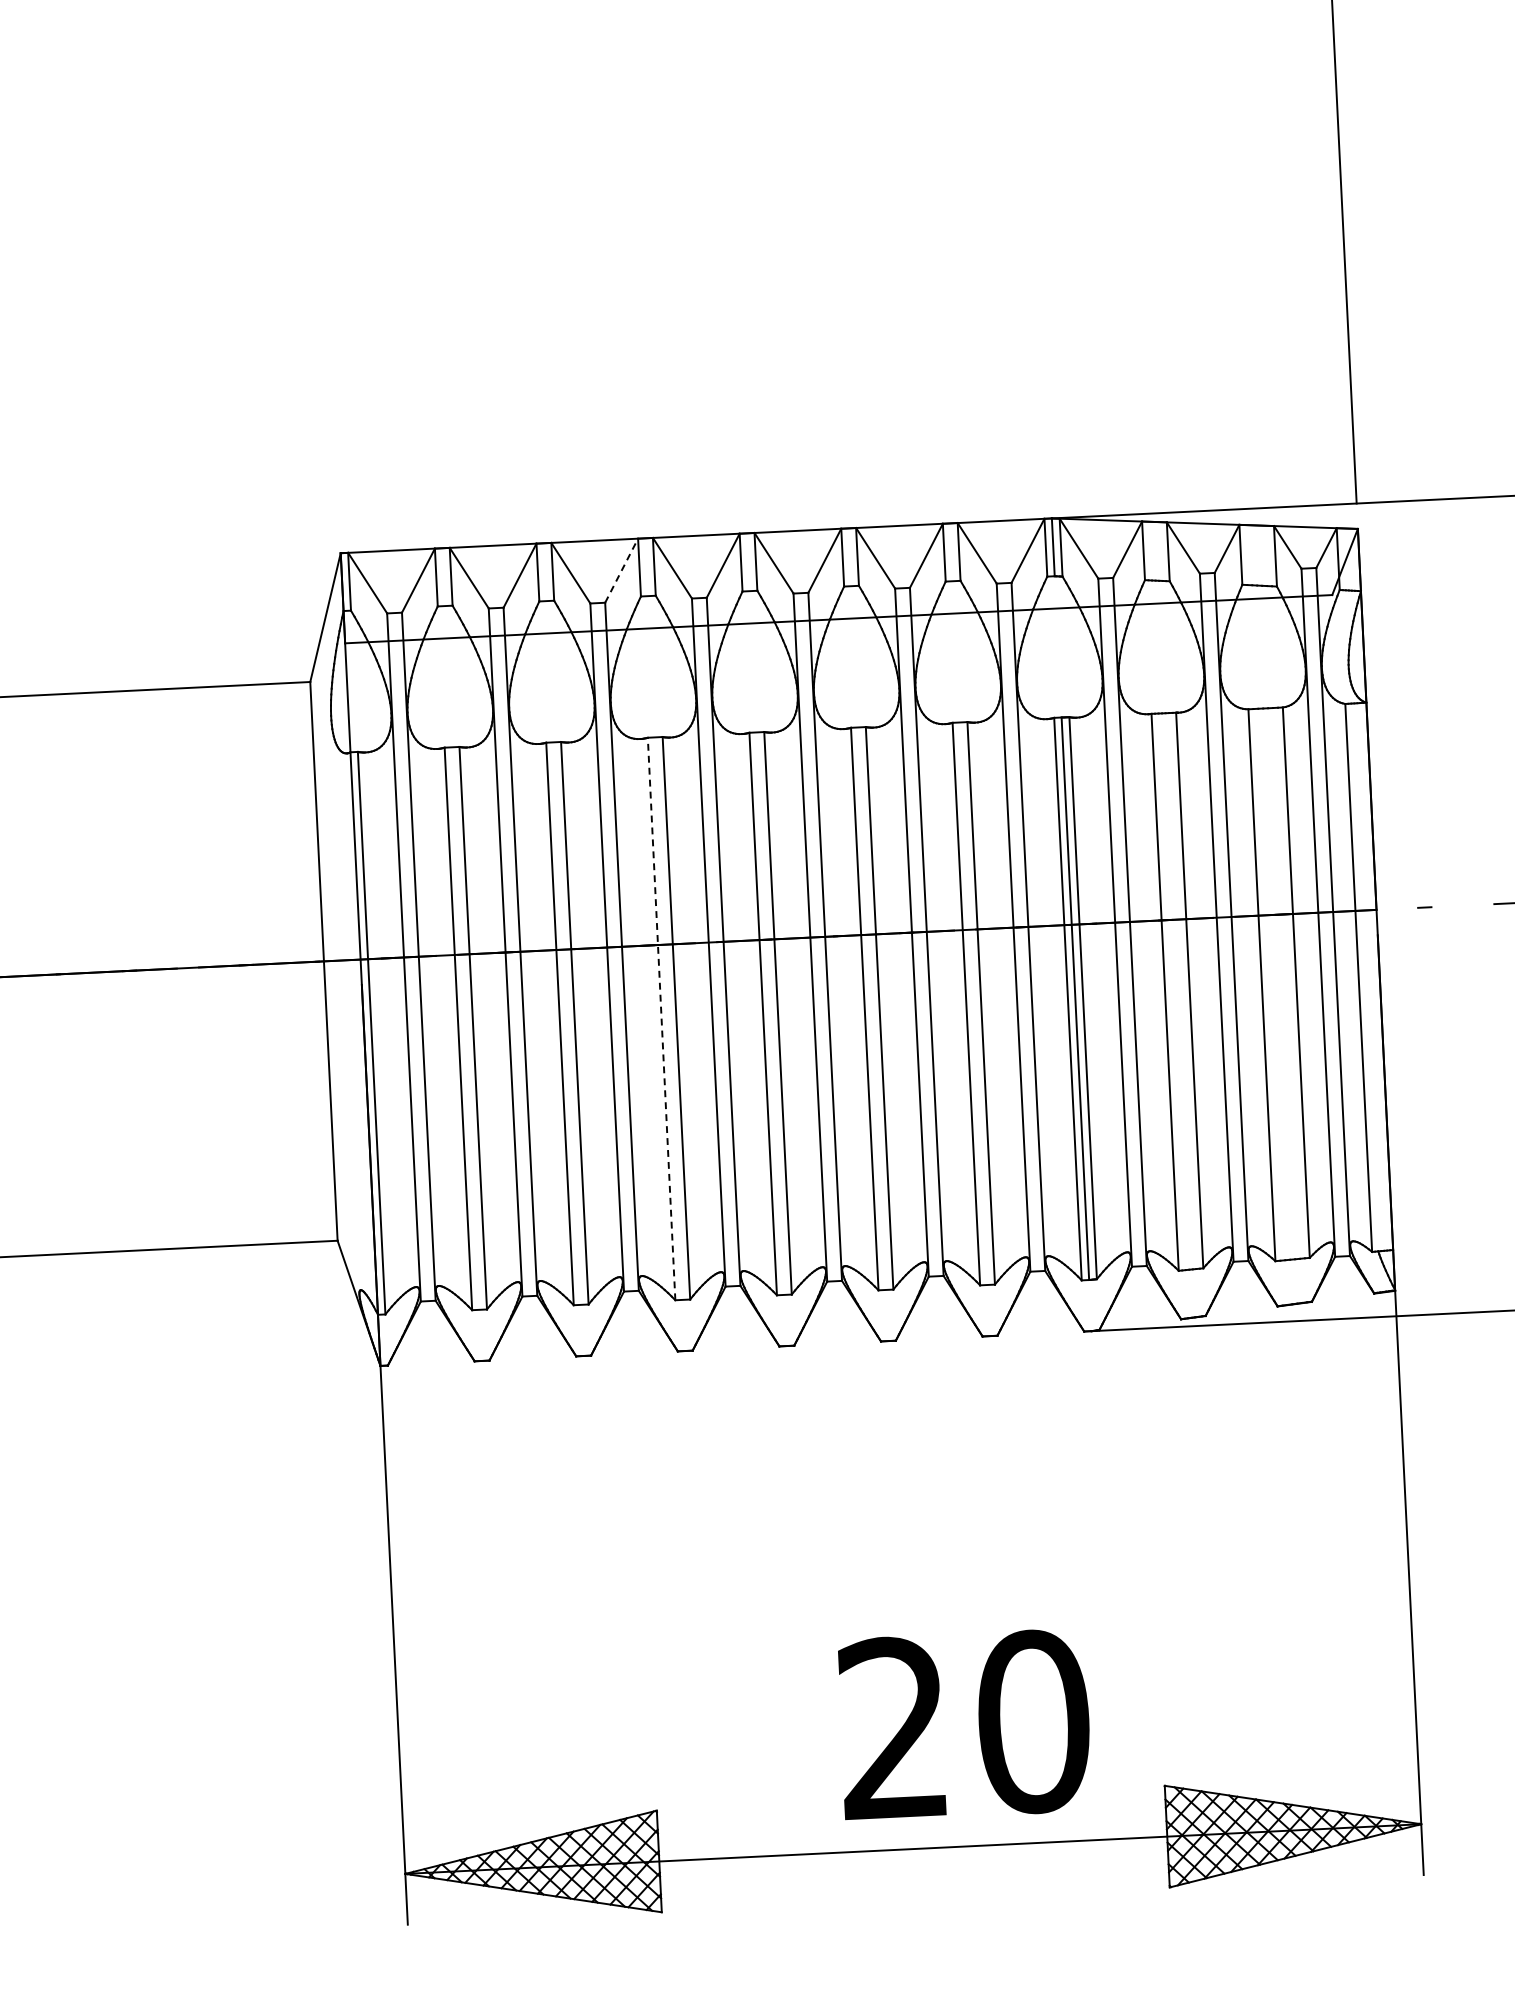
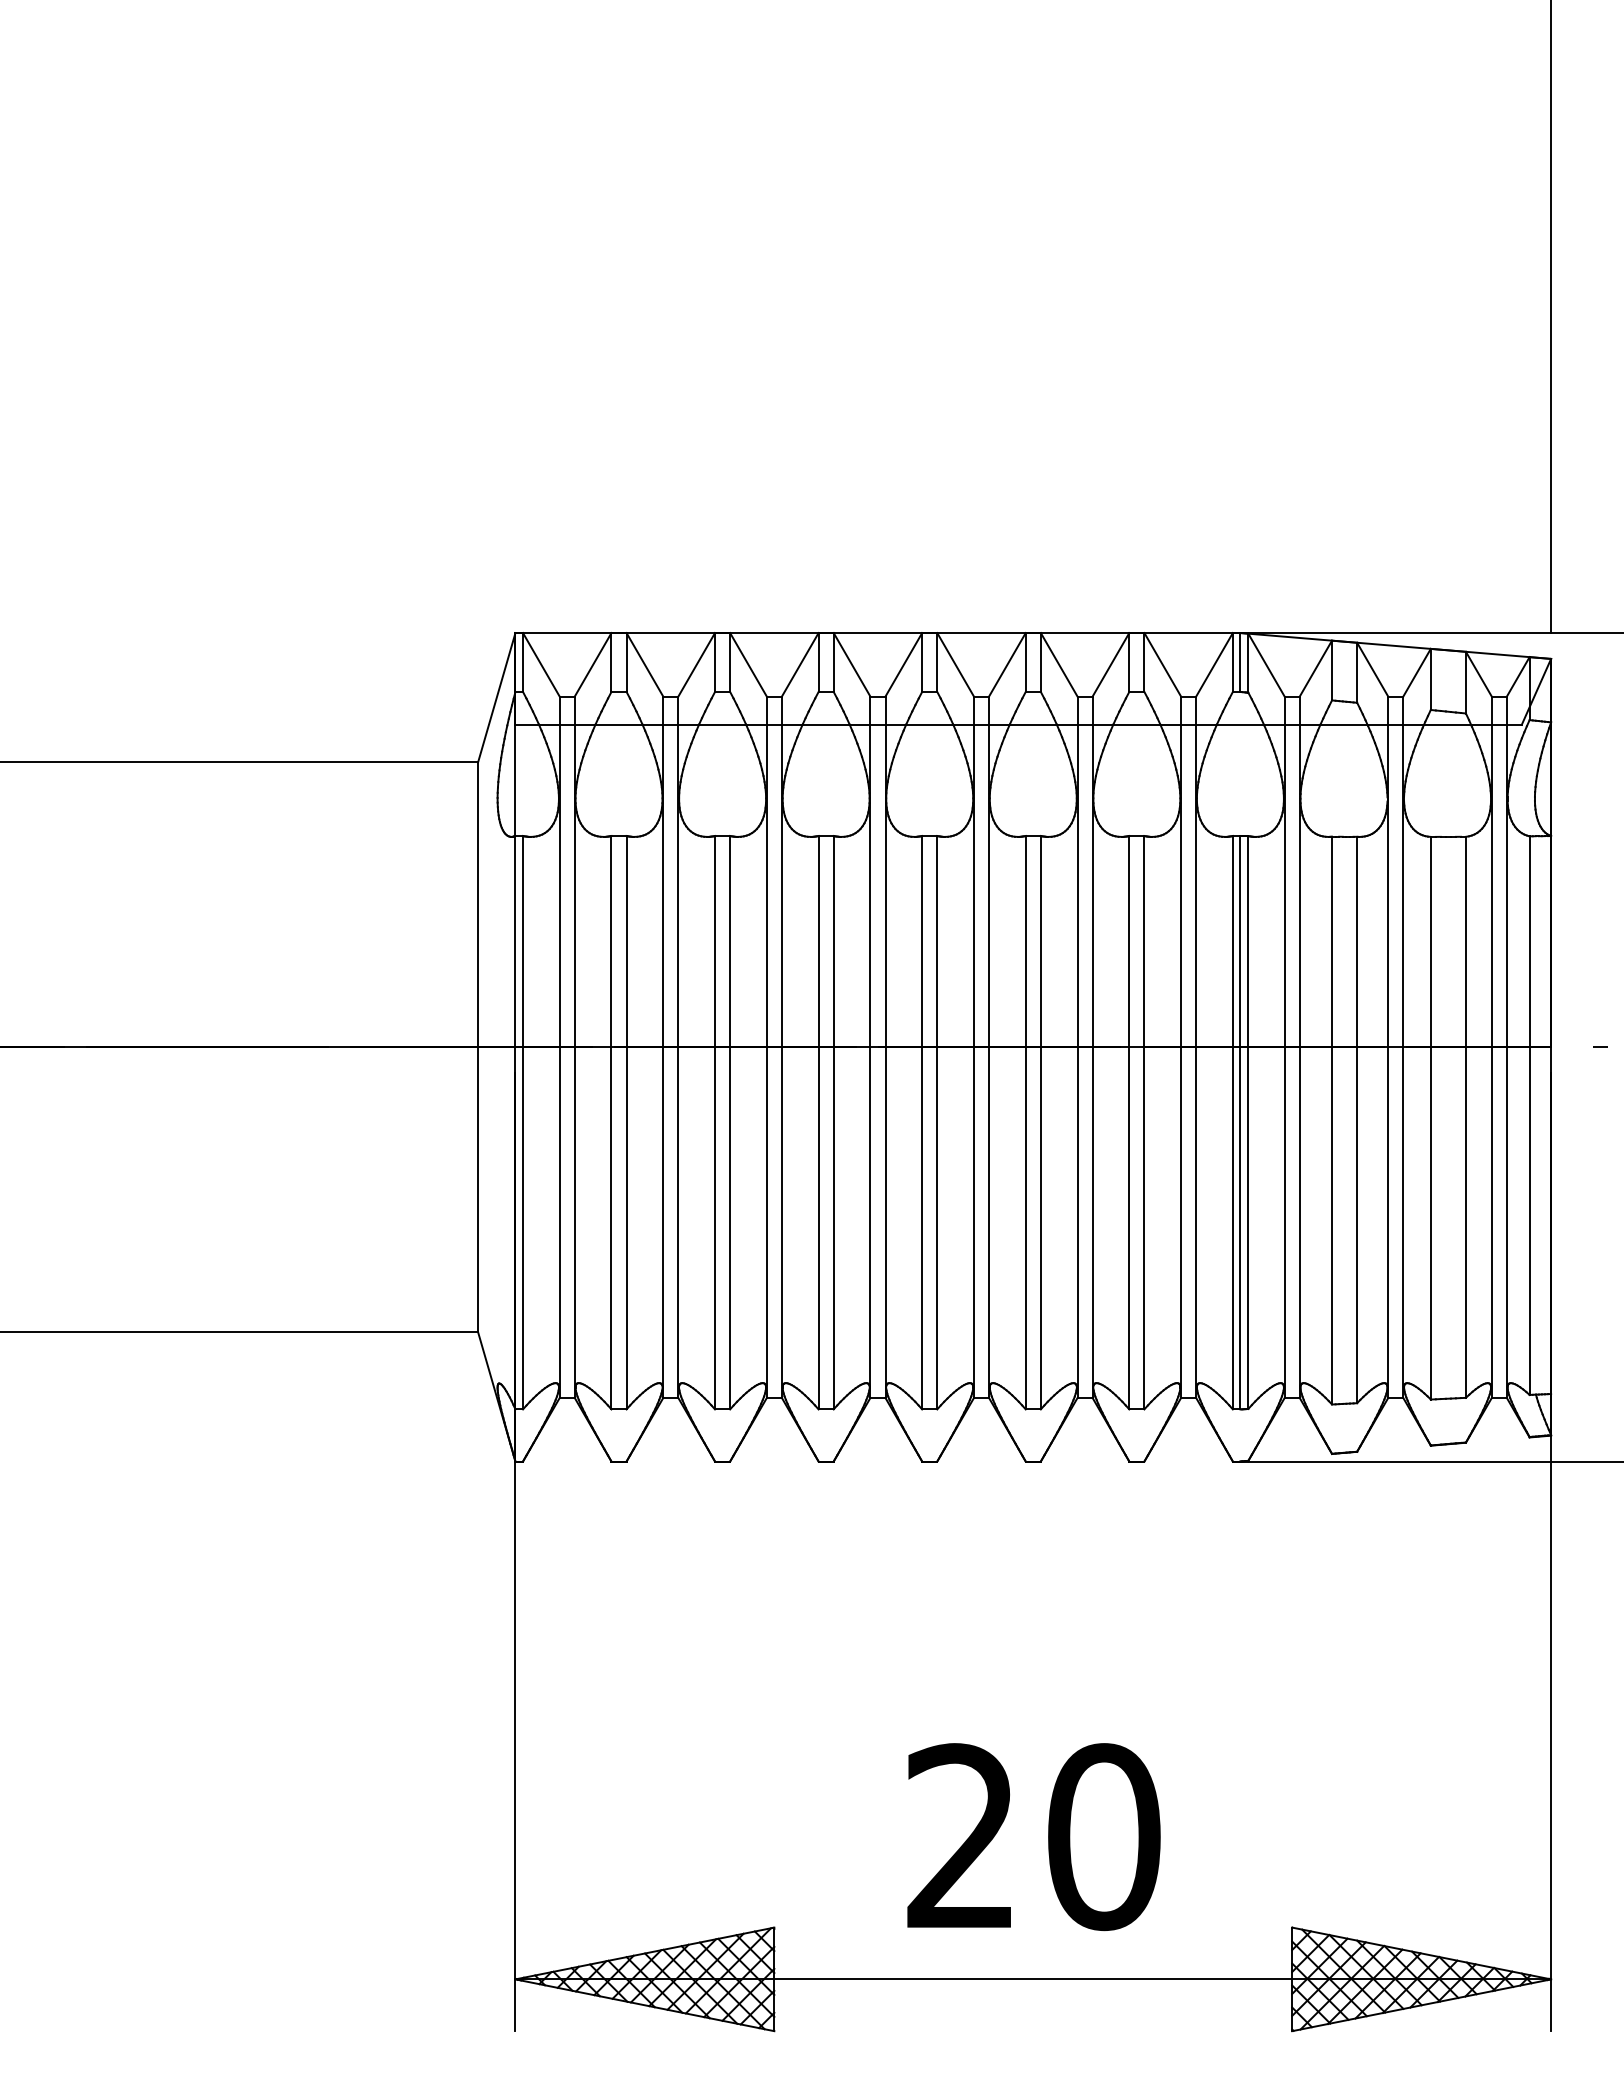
line: (621, 570) -> (800, 664), dashed -> solid
line: (661, 1018) -> (818, 1122), dashed -> solid
text: (964, 1725) -> (1033, 1837), moved

